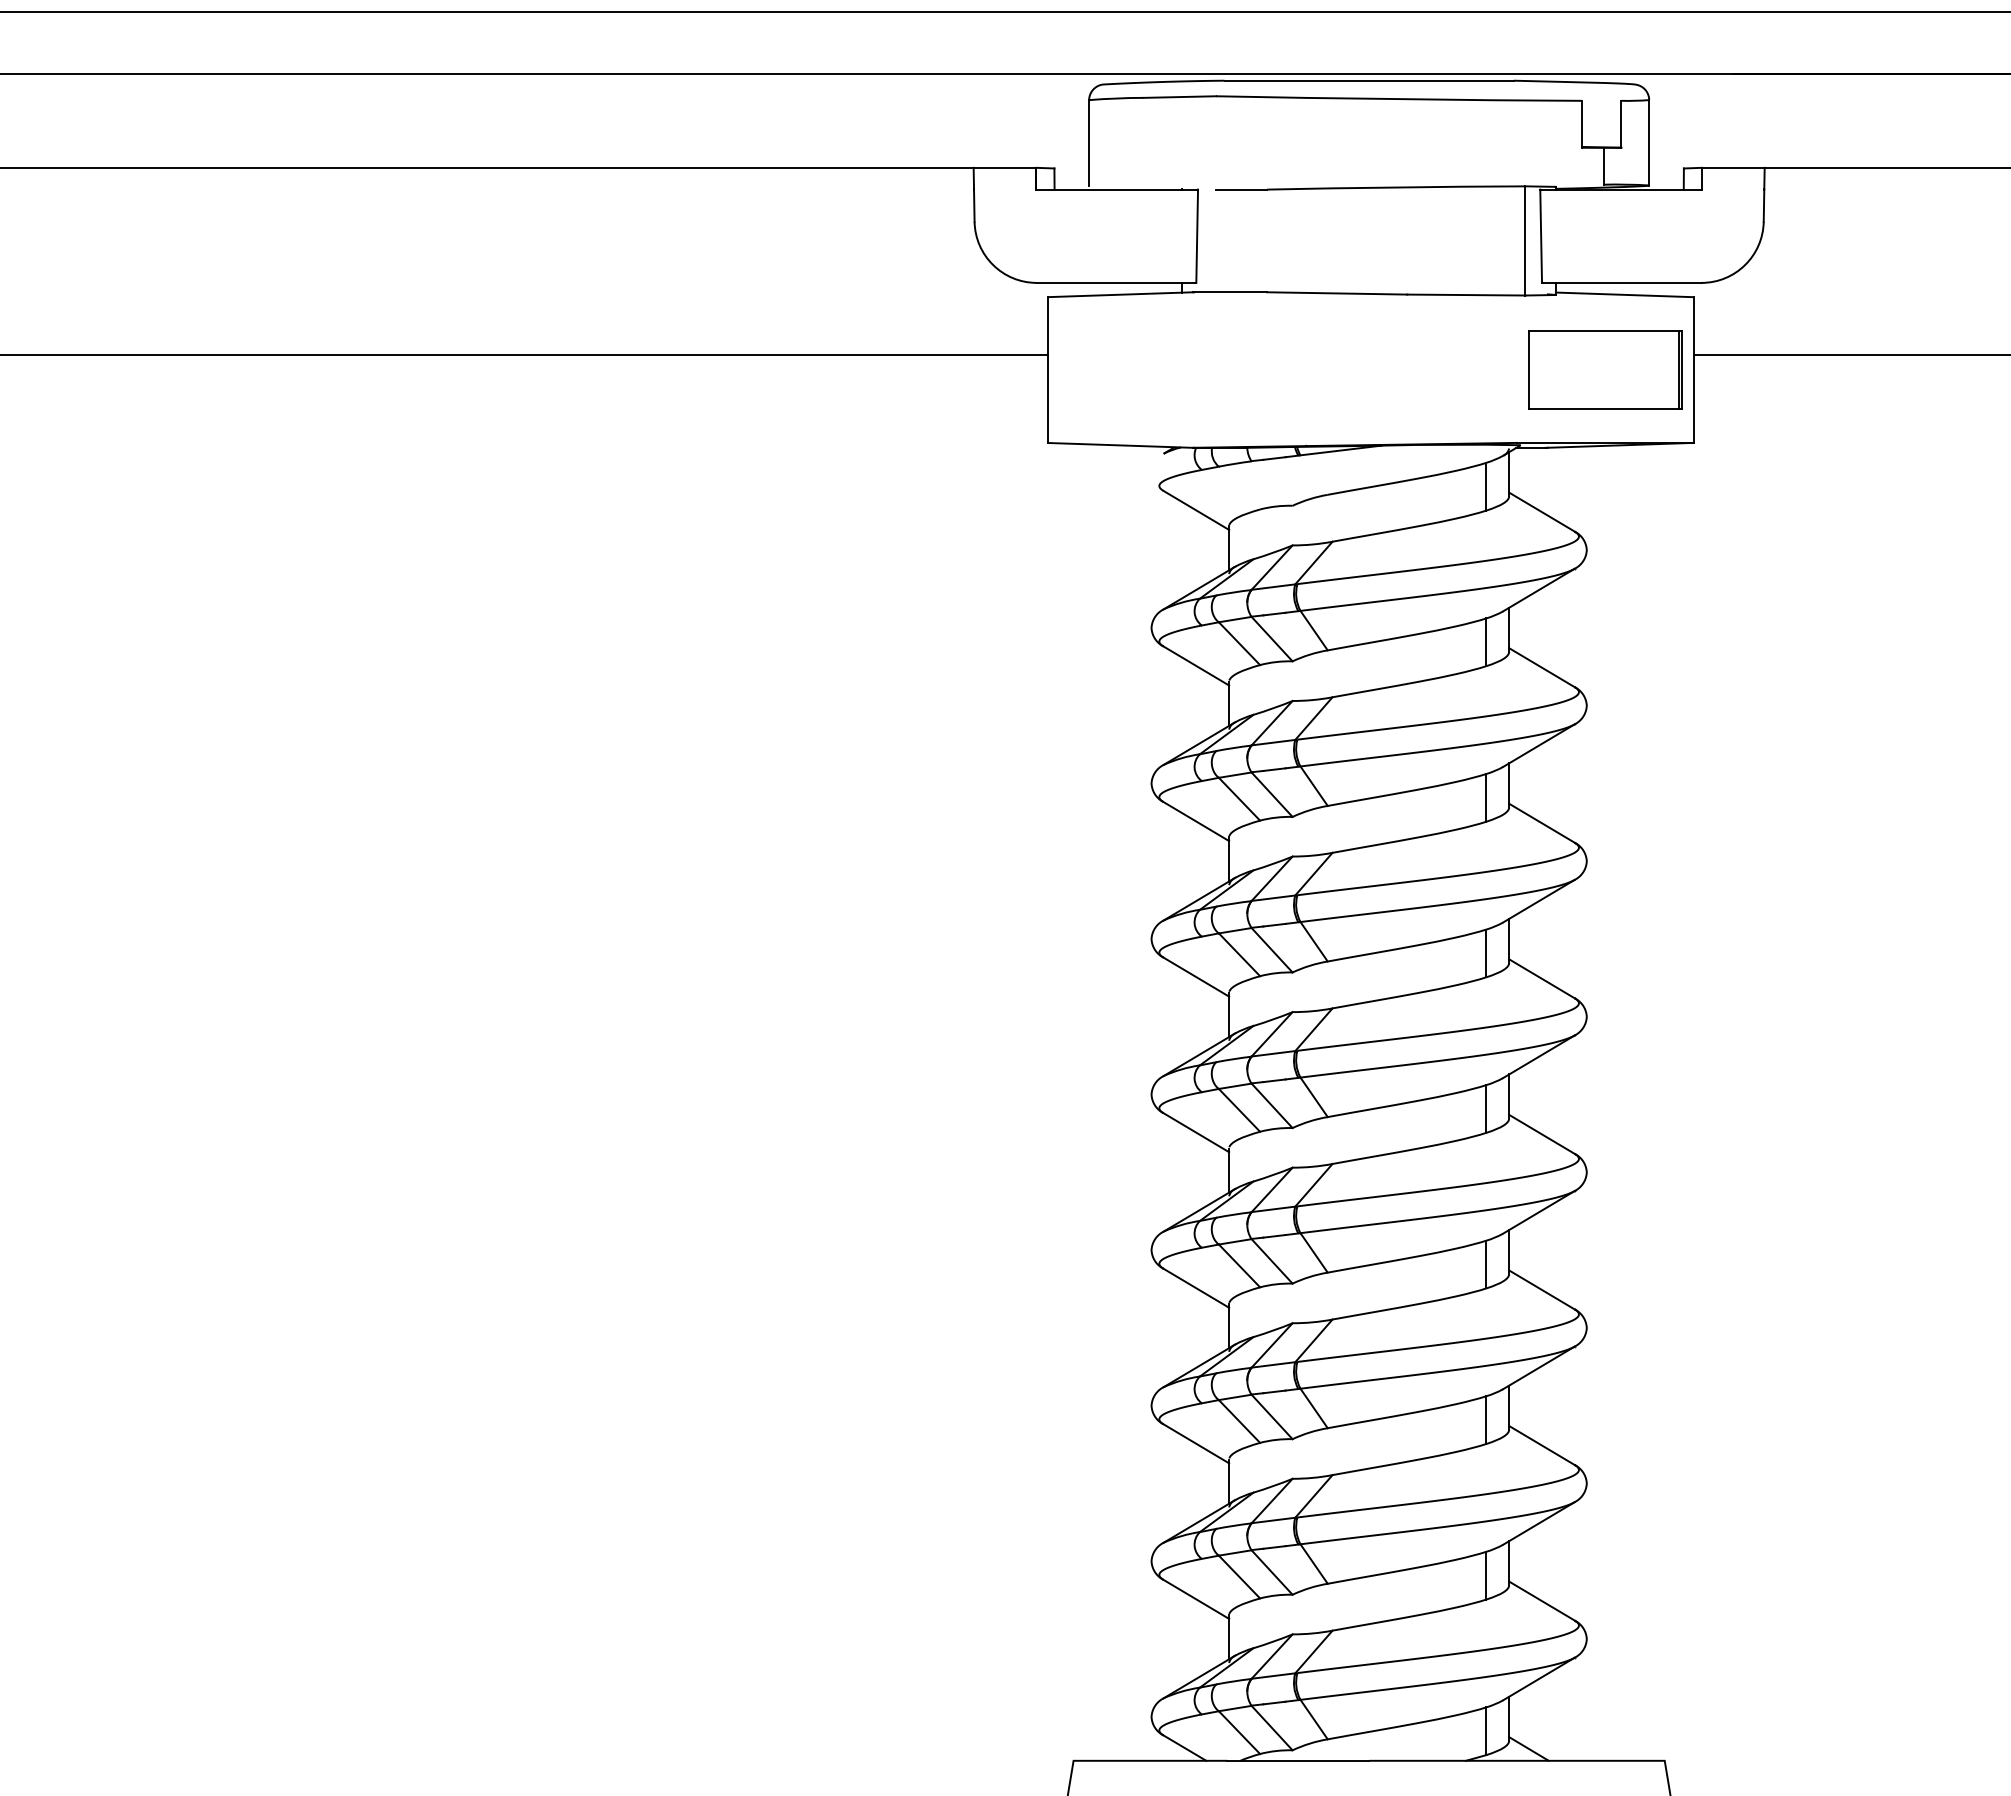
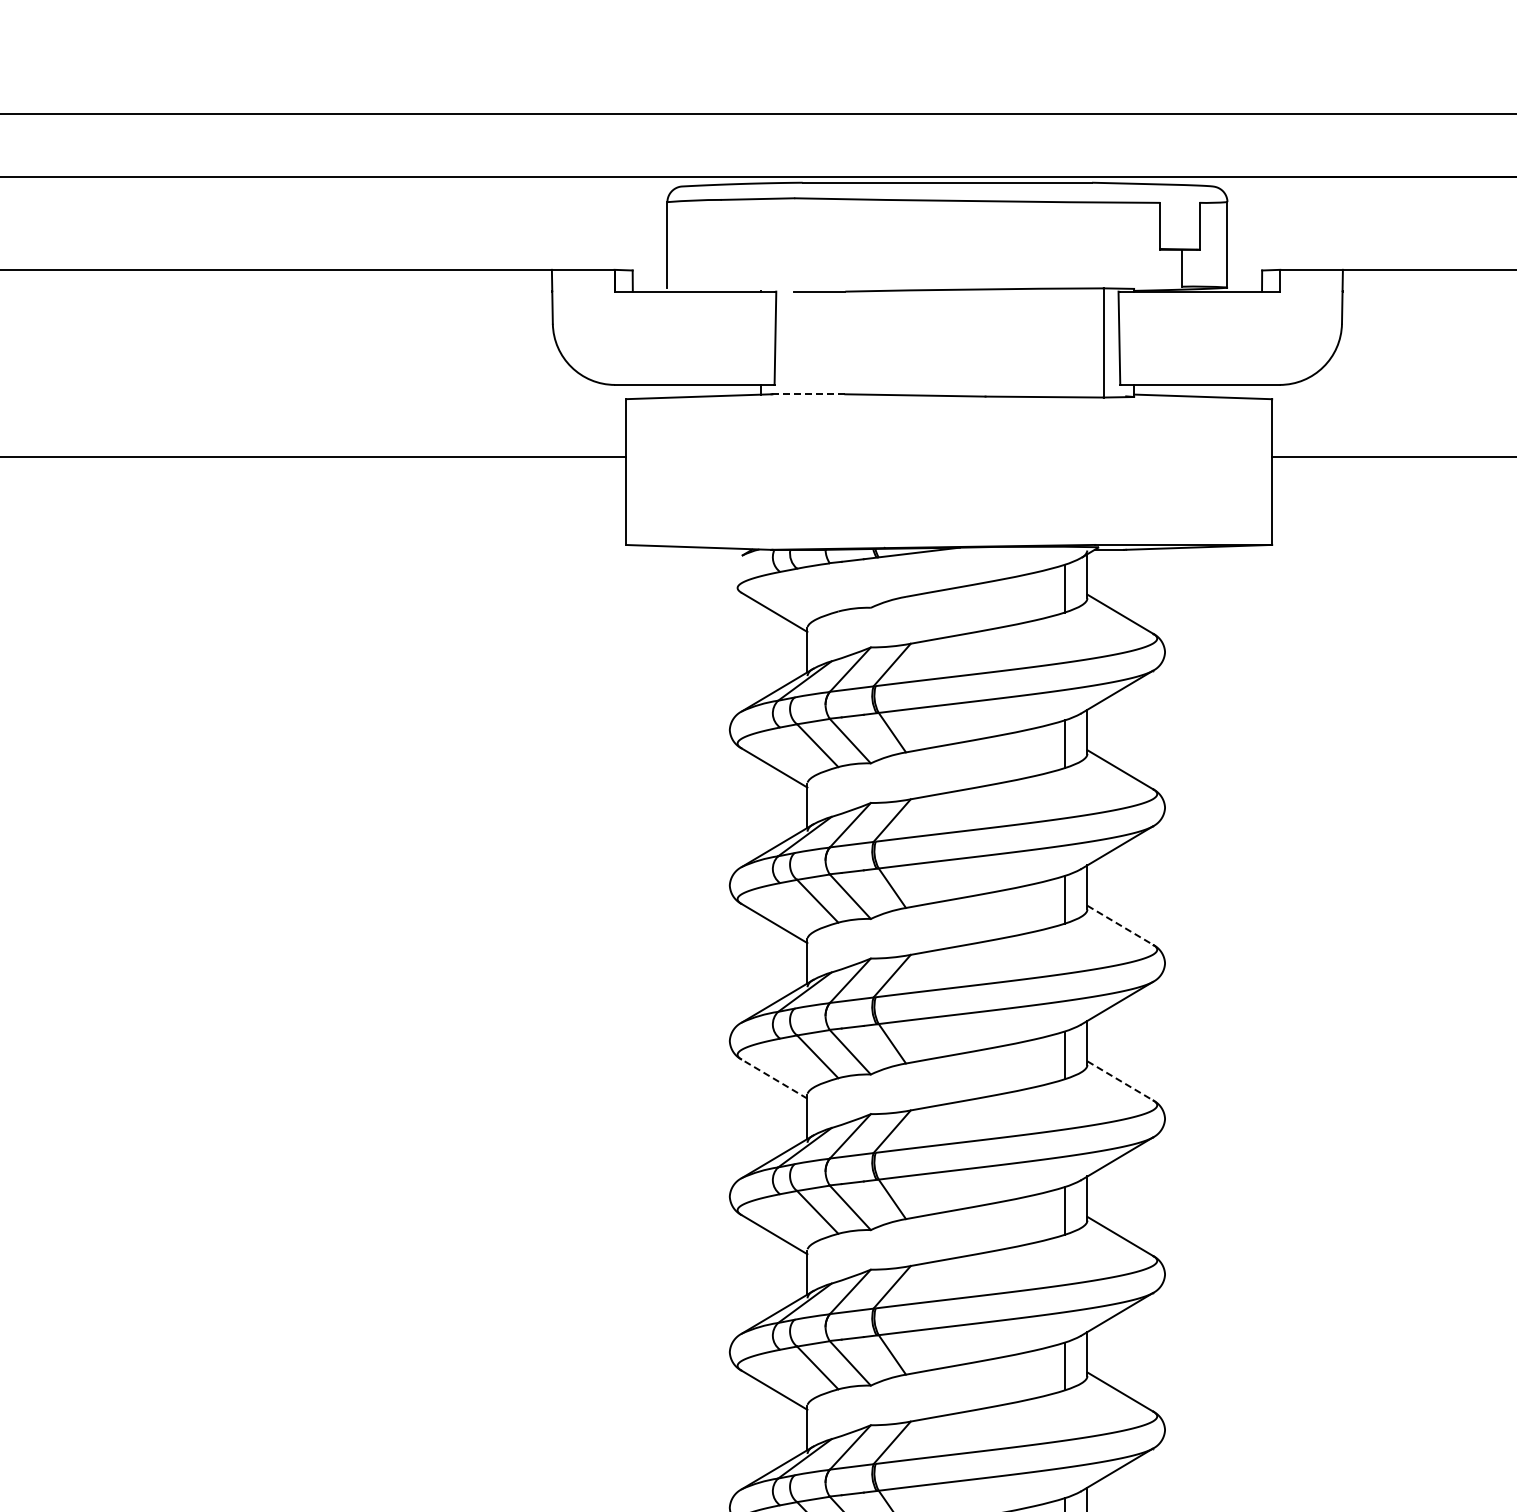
line: (1230, 292) -> (808, 394), solid -> dashed
part: (1605, 369) -> (1183, 471), removed
line: (1542, 823) -> (1120, 925), solid -> dashed
line: (1195, 976) -> (773, 1078), solid -> dashed
line: (1542, 979) -> (1120, 1081), solid -> dashed

